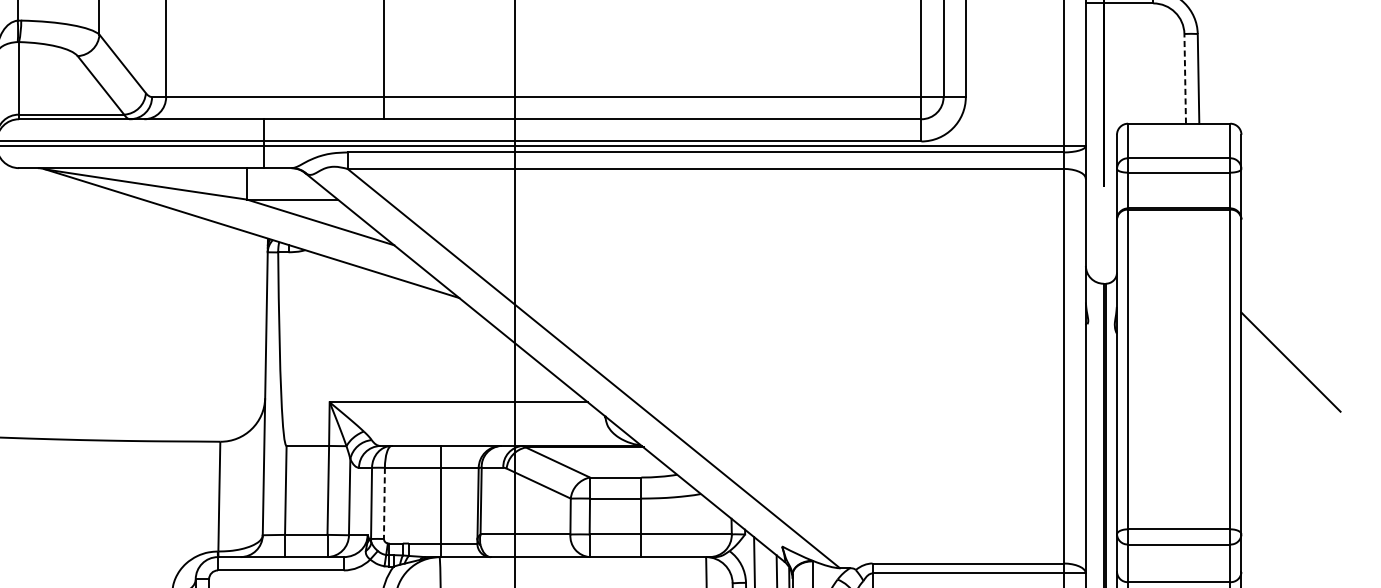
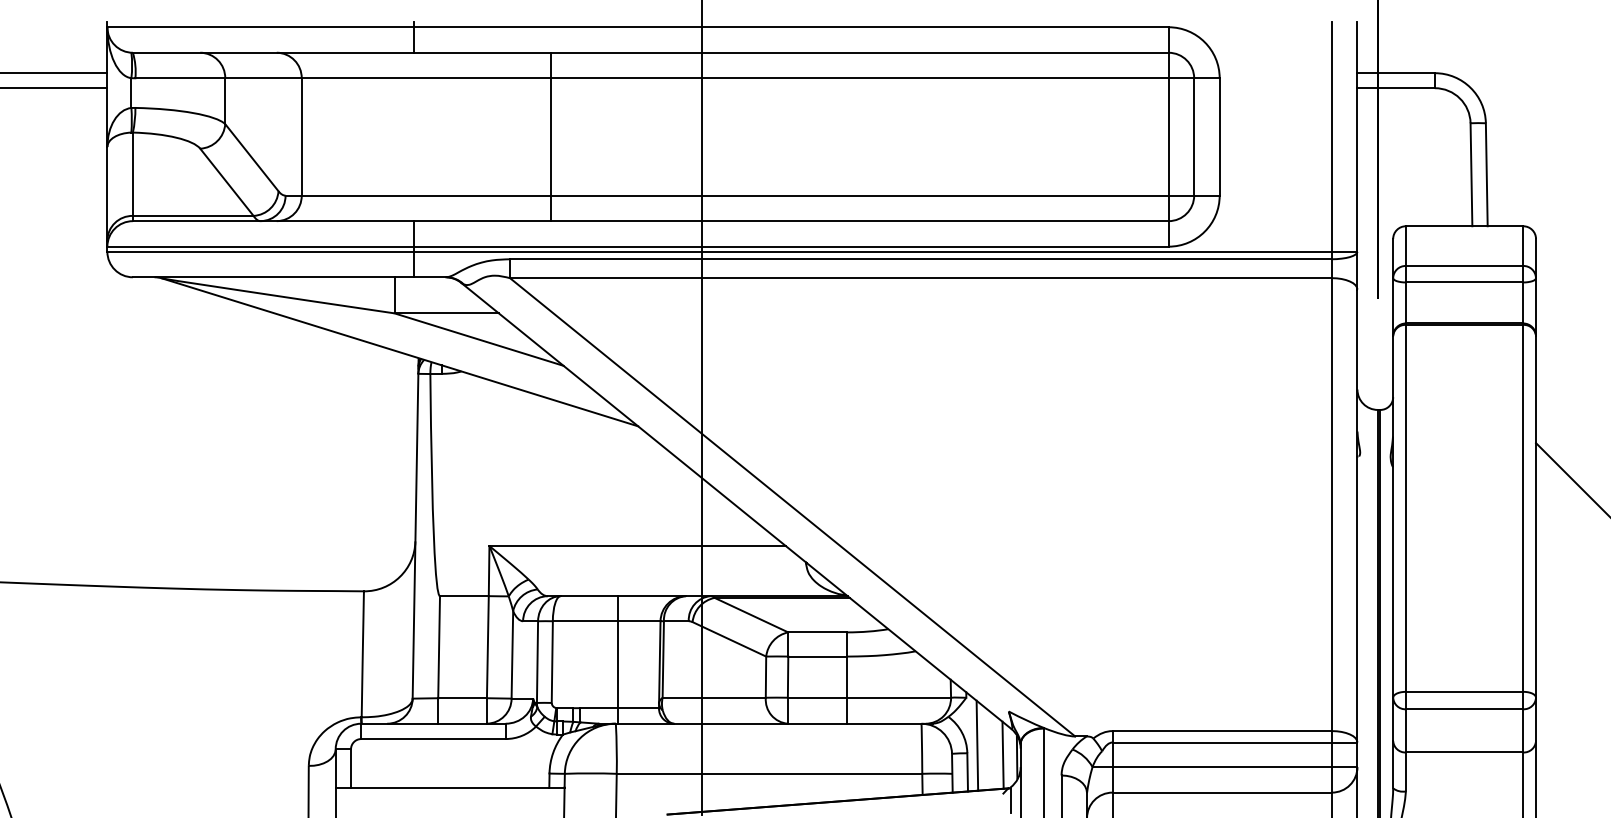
line: (1185, 78) -> (1471, 174), dashed -> solid
line: (384, 503) -> (552, 662), dashed -> solid

